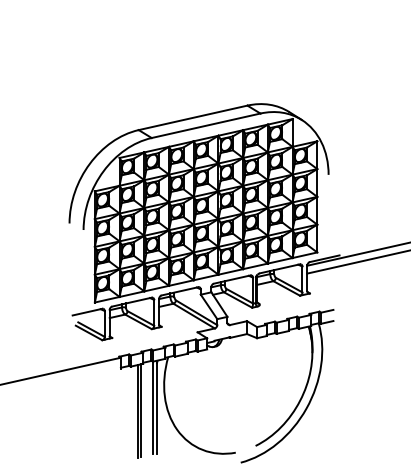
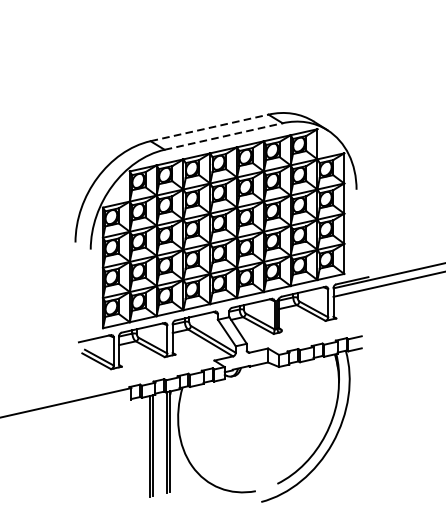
line: (193, 117) -> (209, 127), solid -> dashed
line: (206, 125) -> (224, 136), solid -> dashed

